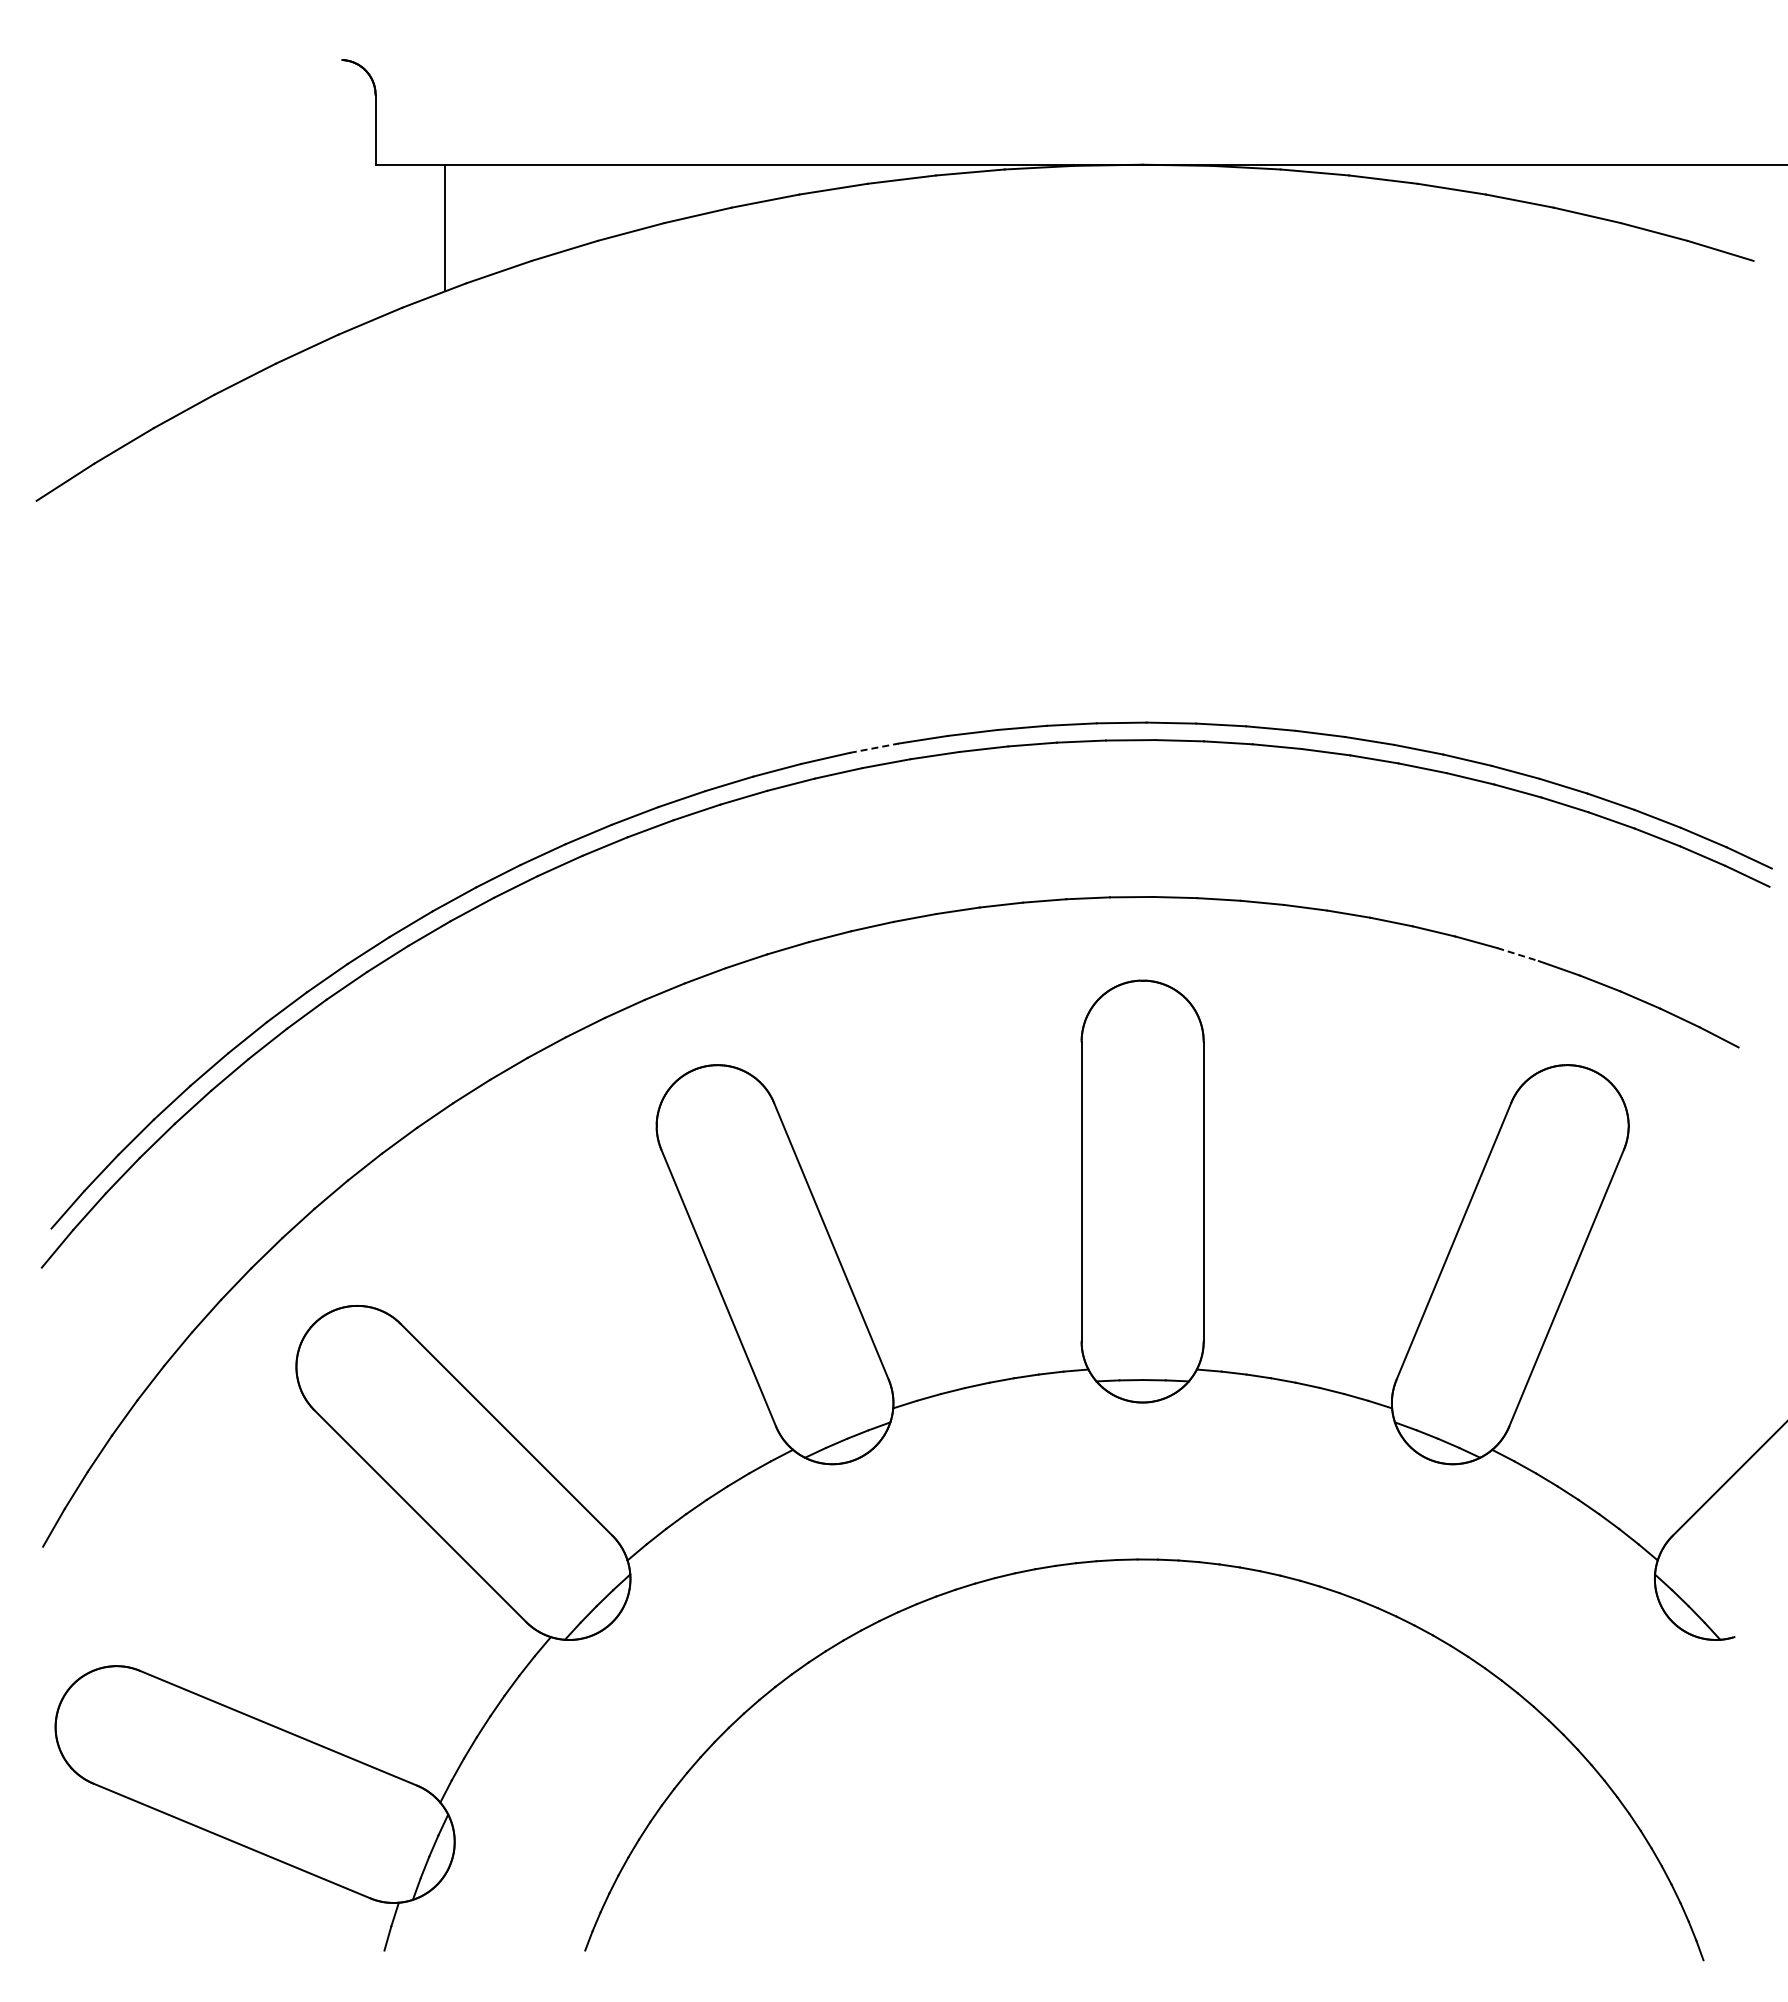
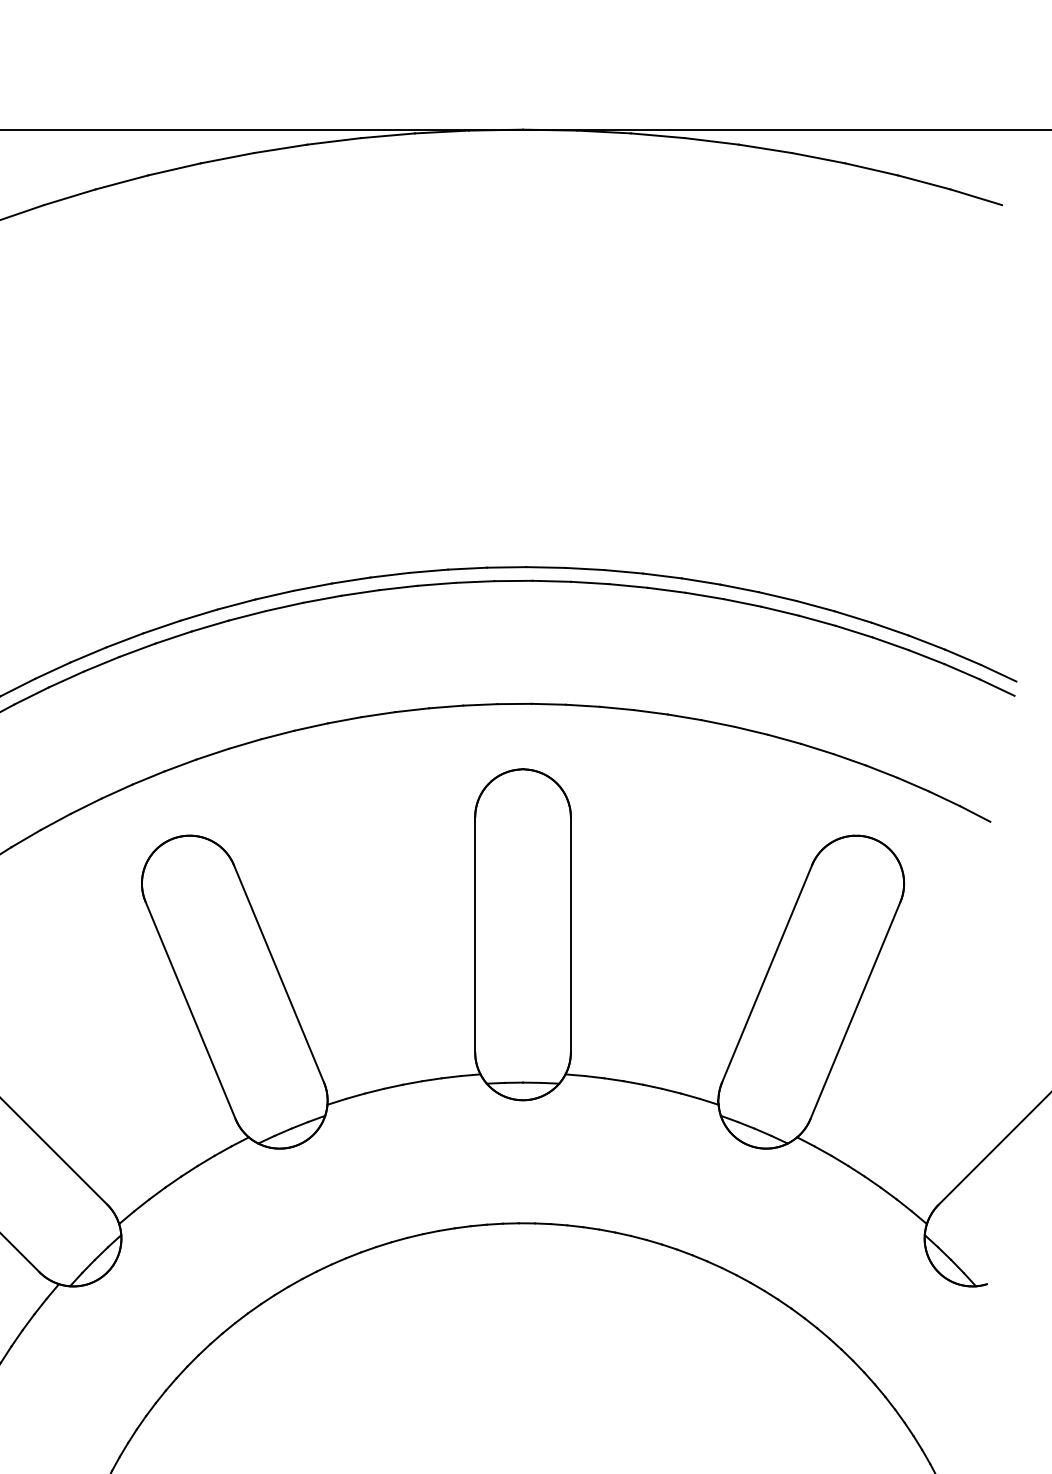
line: (874, 748) -> (312, 587), dashed -> solid
line: (1518, 954) -> (817, 748), dashed -> solid

